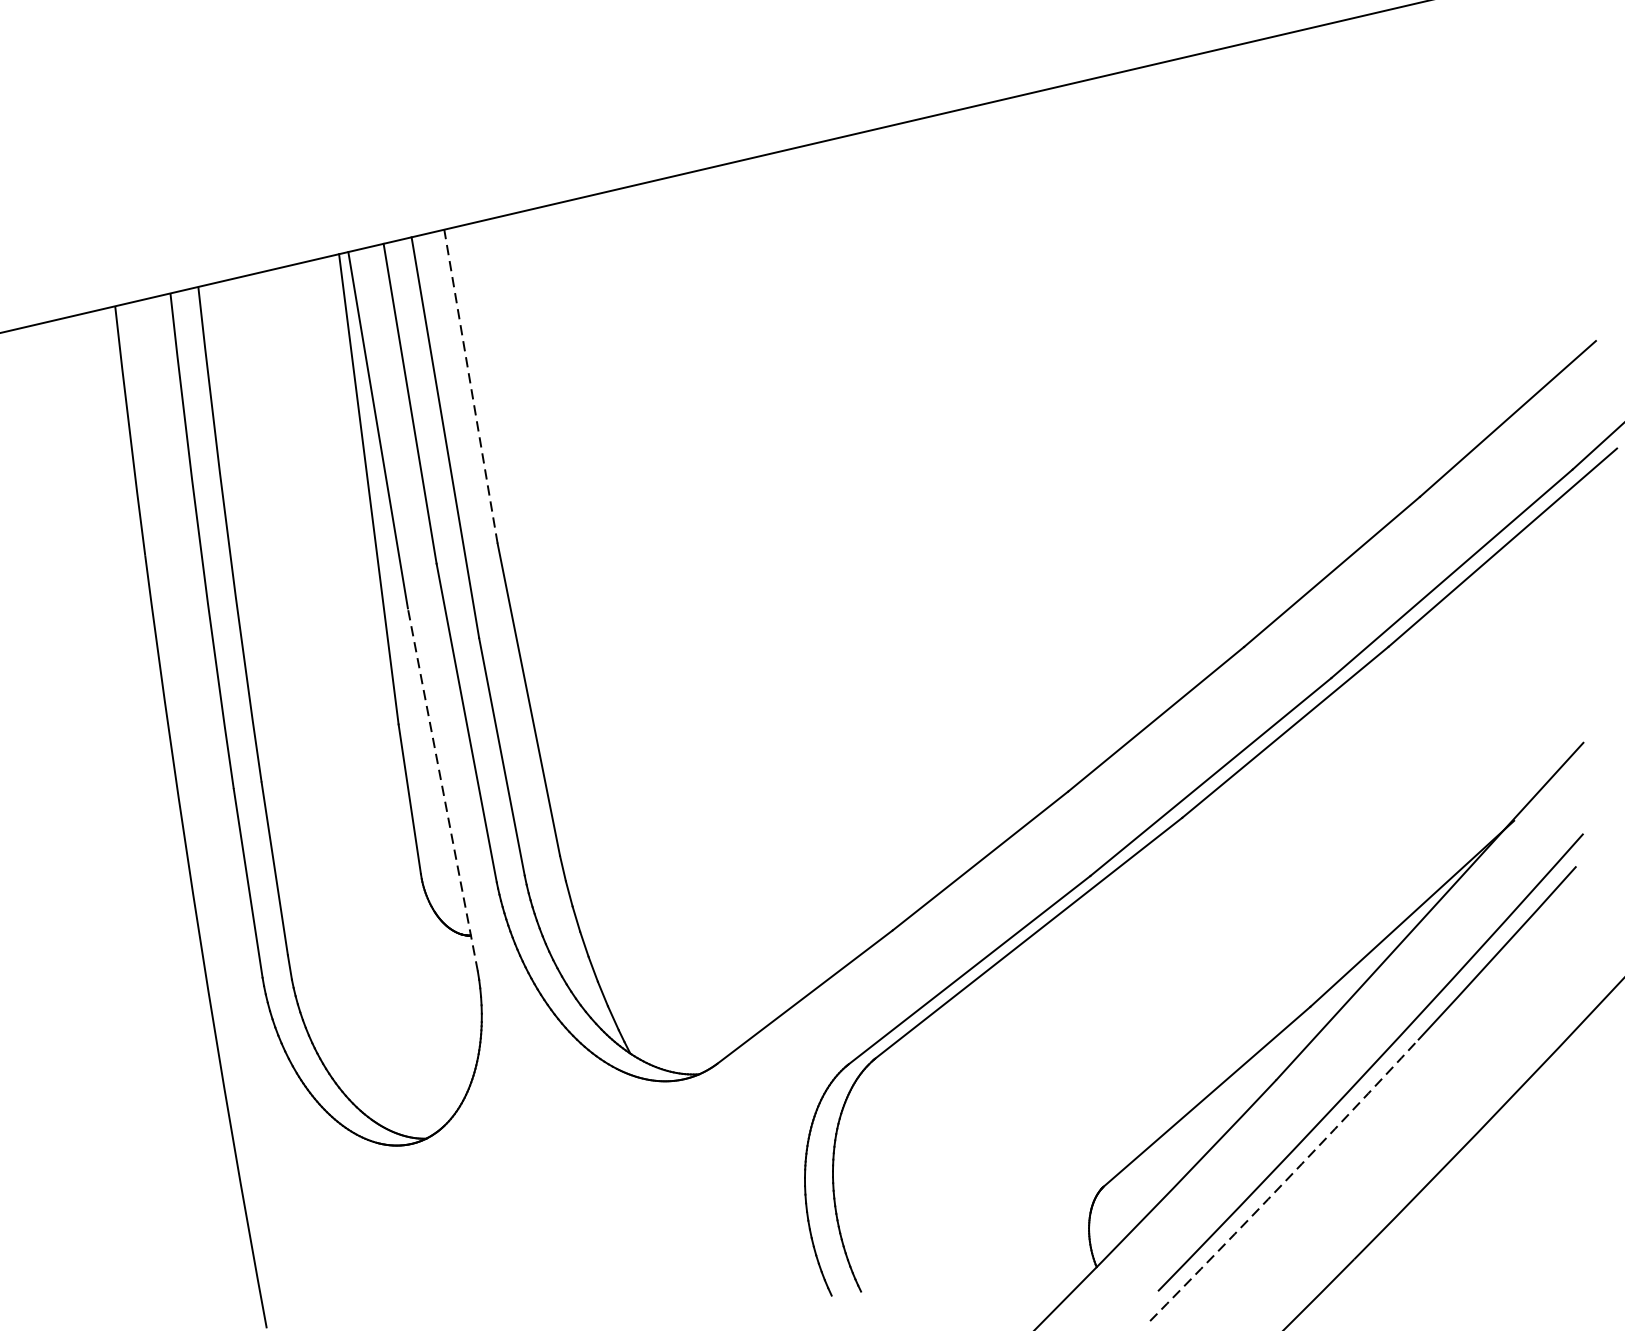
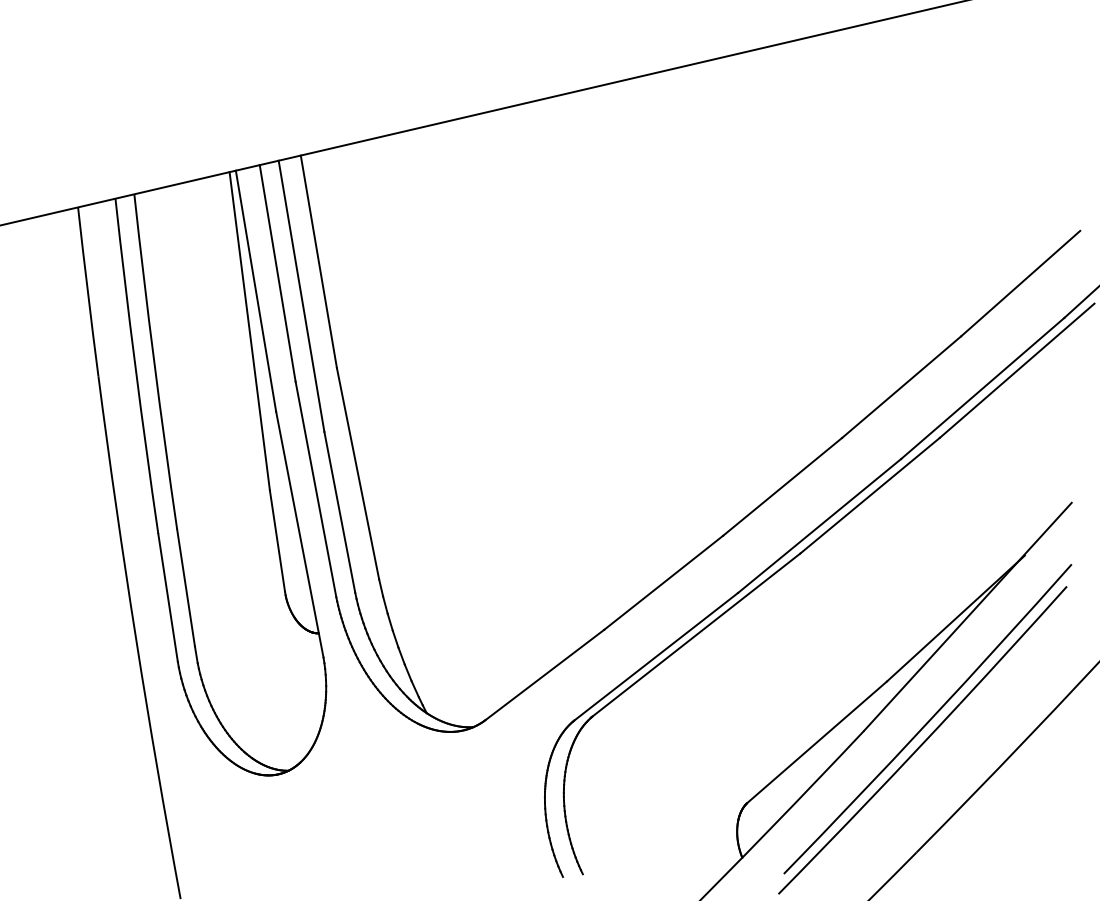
line: (470, 386) -> (318, 261), dashed -> solid
line: (442, 789) -> (299, 534), dashed -> solid
arc: (1284, 1181) -> (869, 799), dashed -> solid

